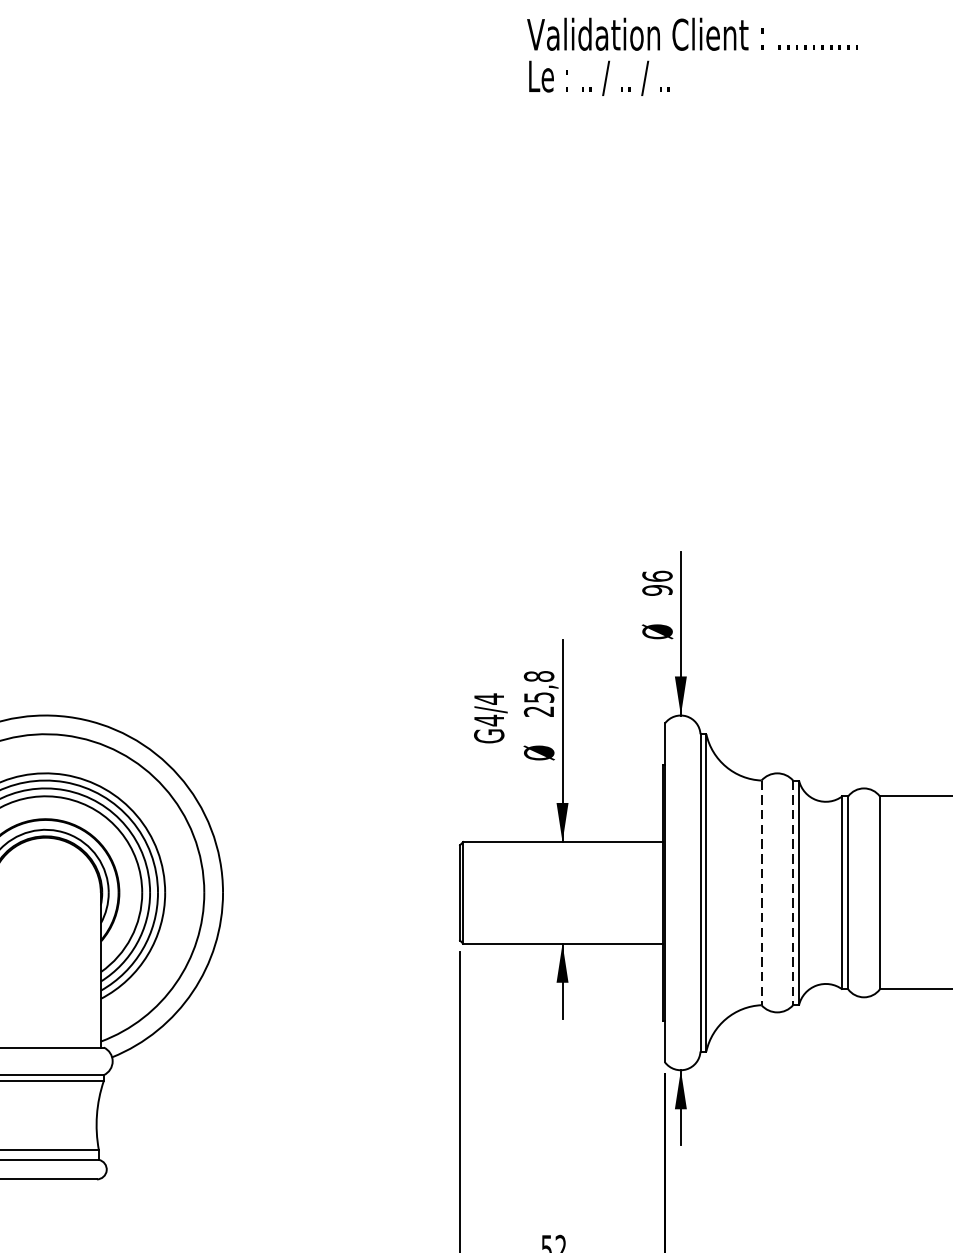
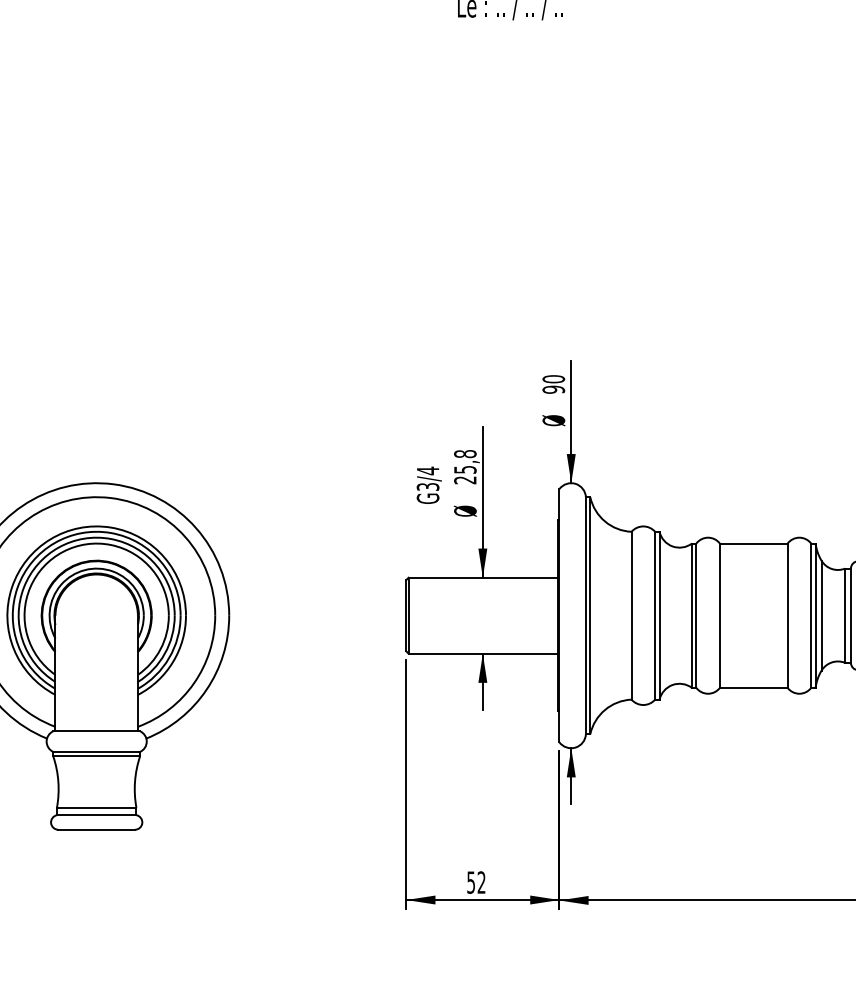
text: (657, 576) -> (553, 379), 96 -> 90
text: (488, 719) -> (427, 486), G4/4 -> G3/4
line: (761, 892) -> (631, 615), dashed -> solid
line: (793, 892) -> (655, 615), dashed -> solid

